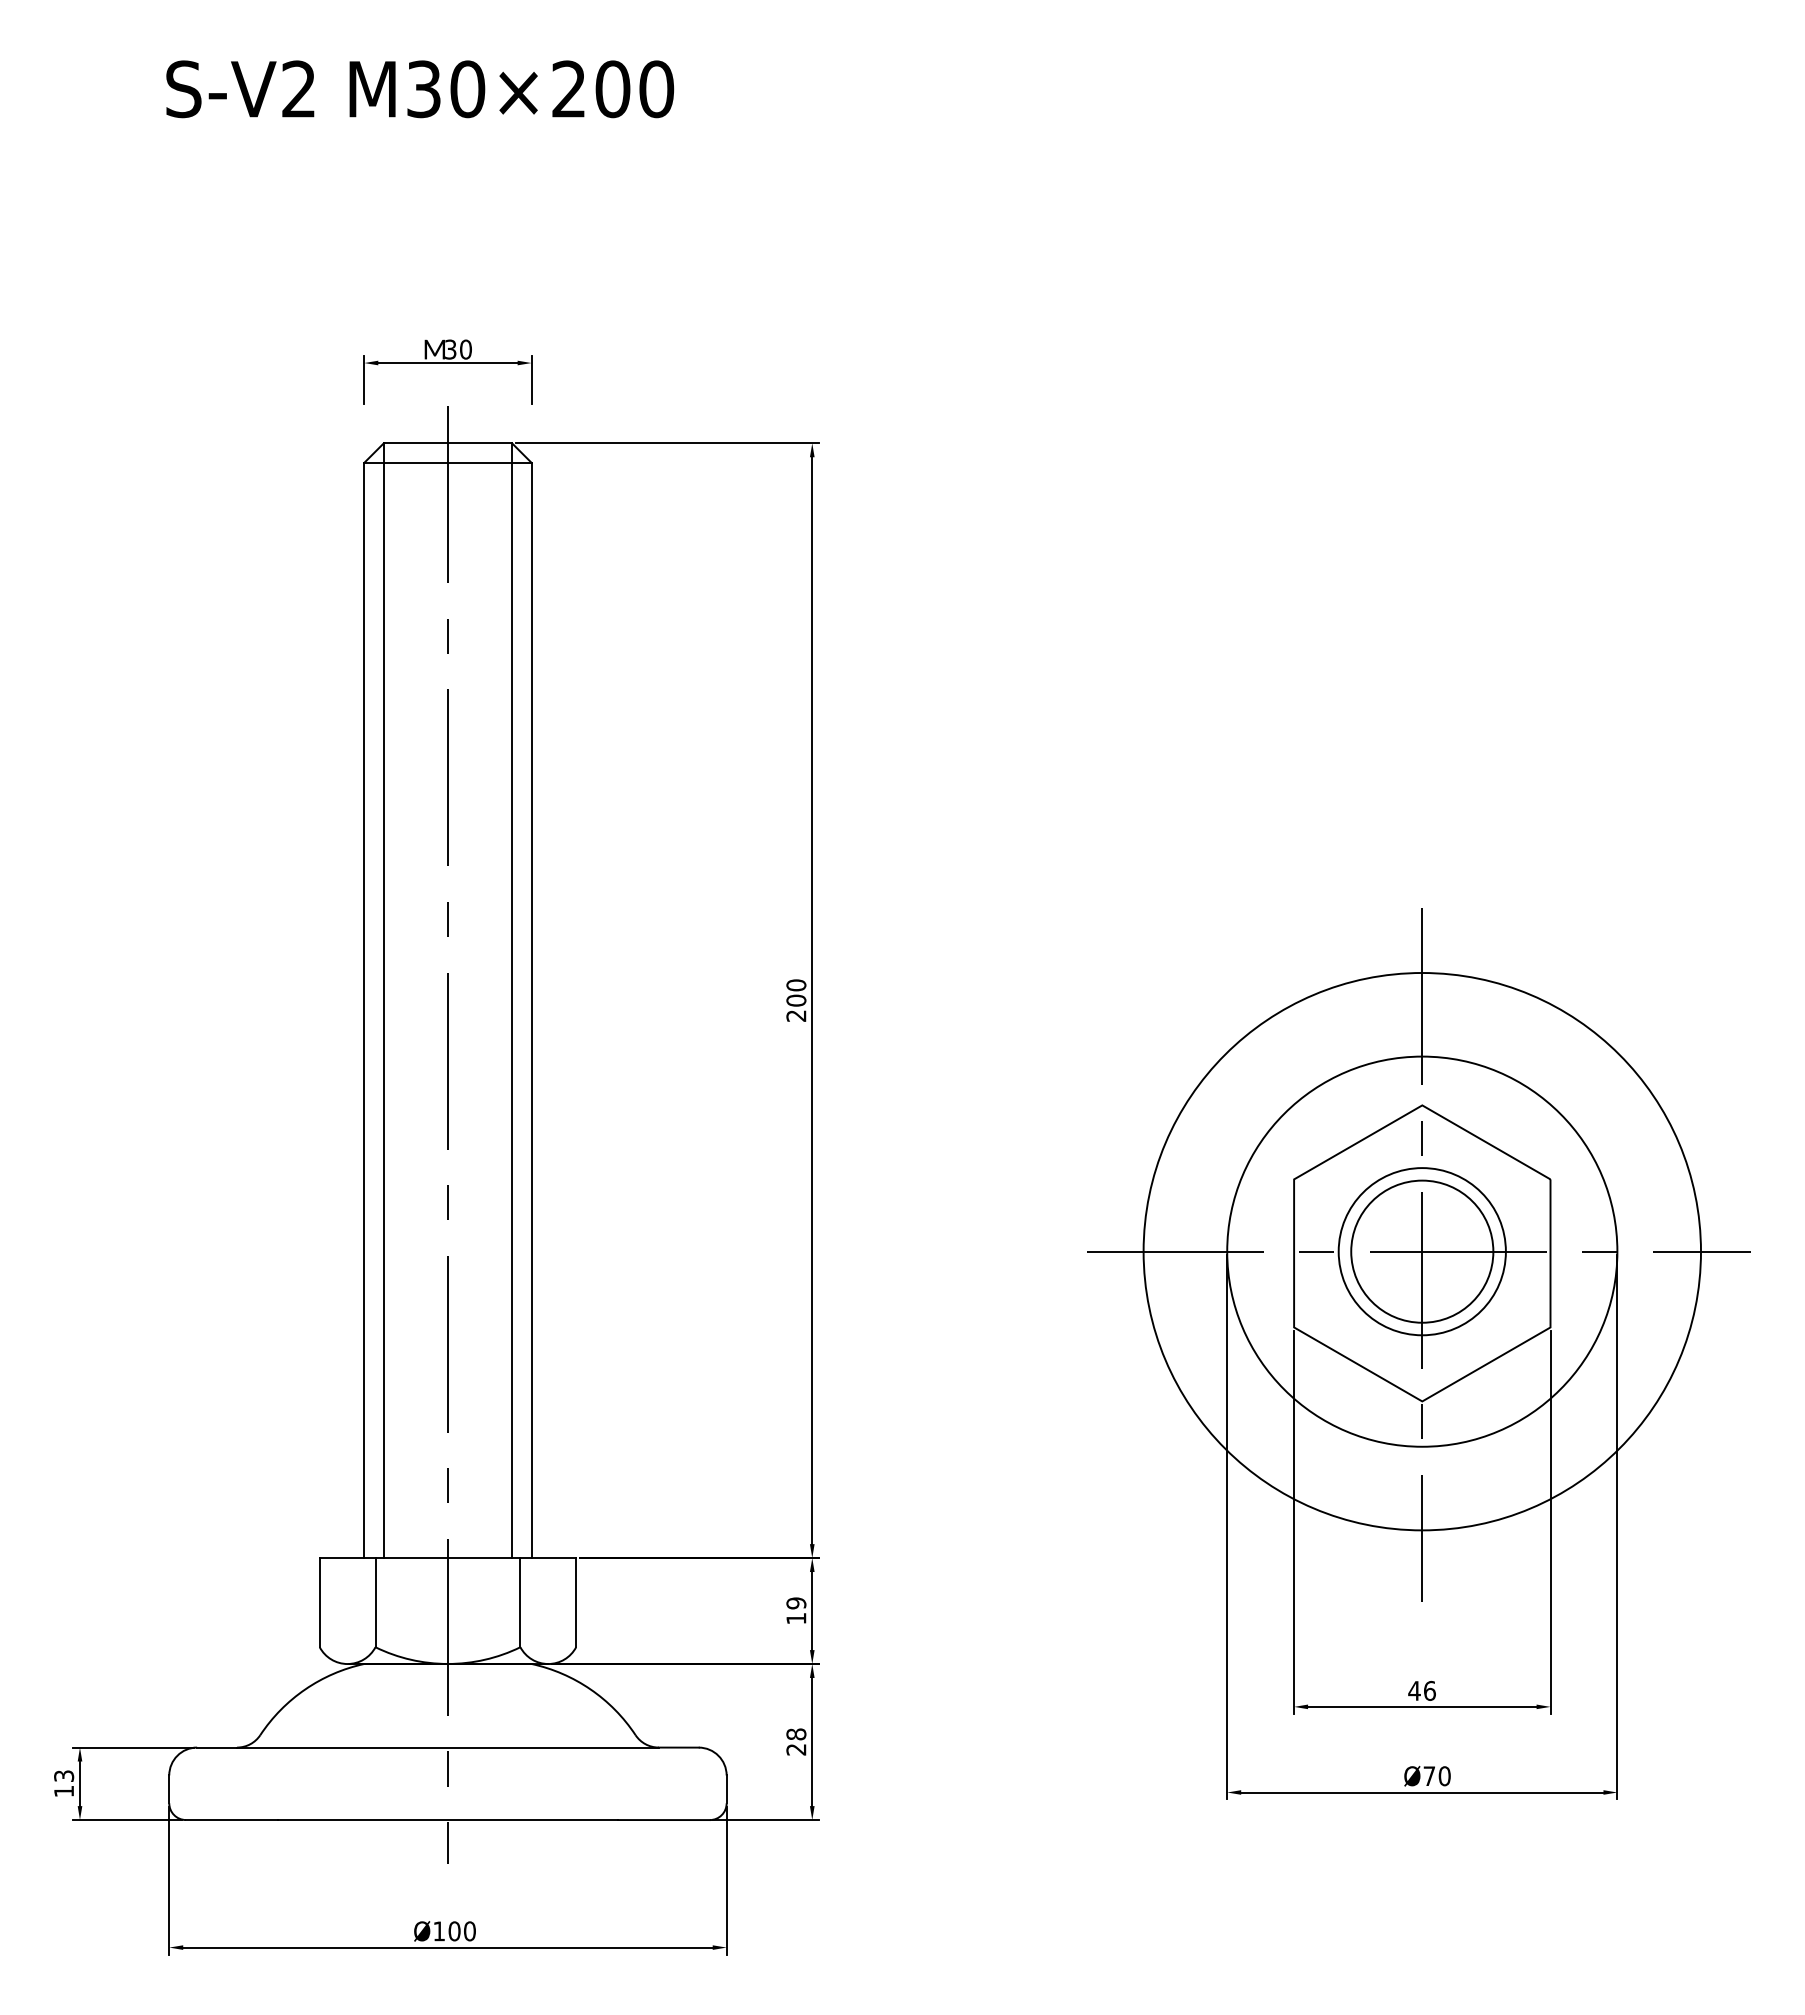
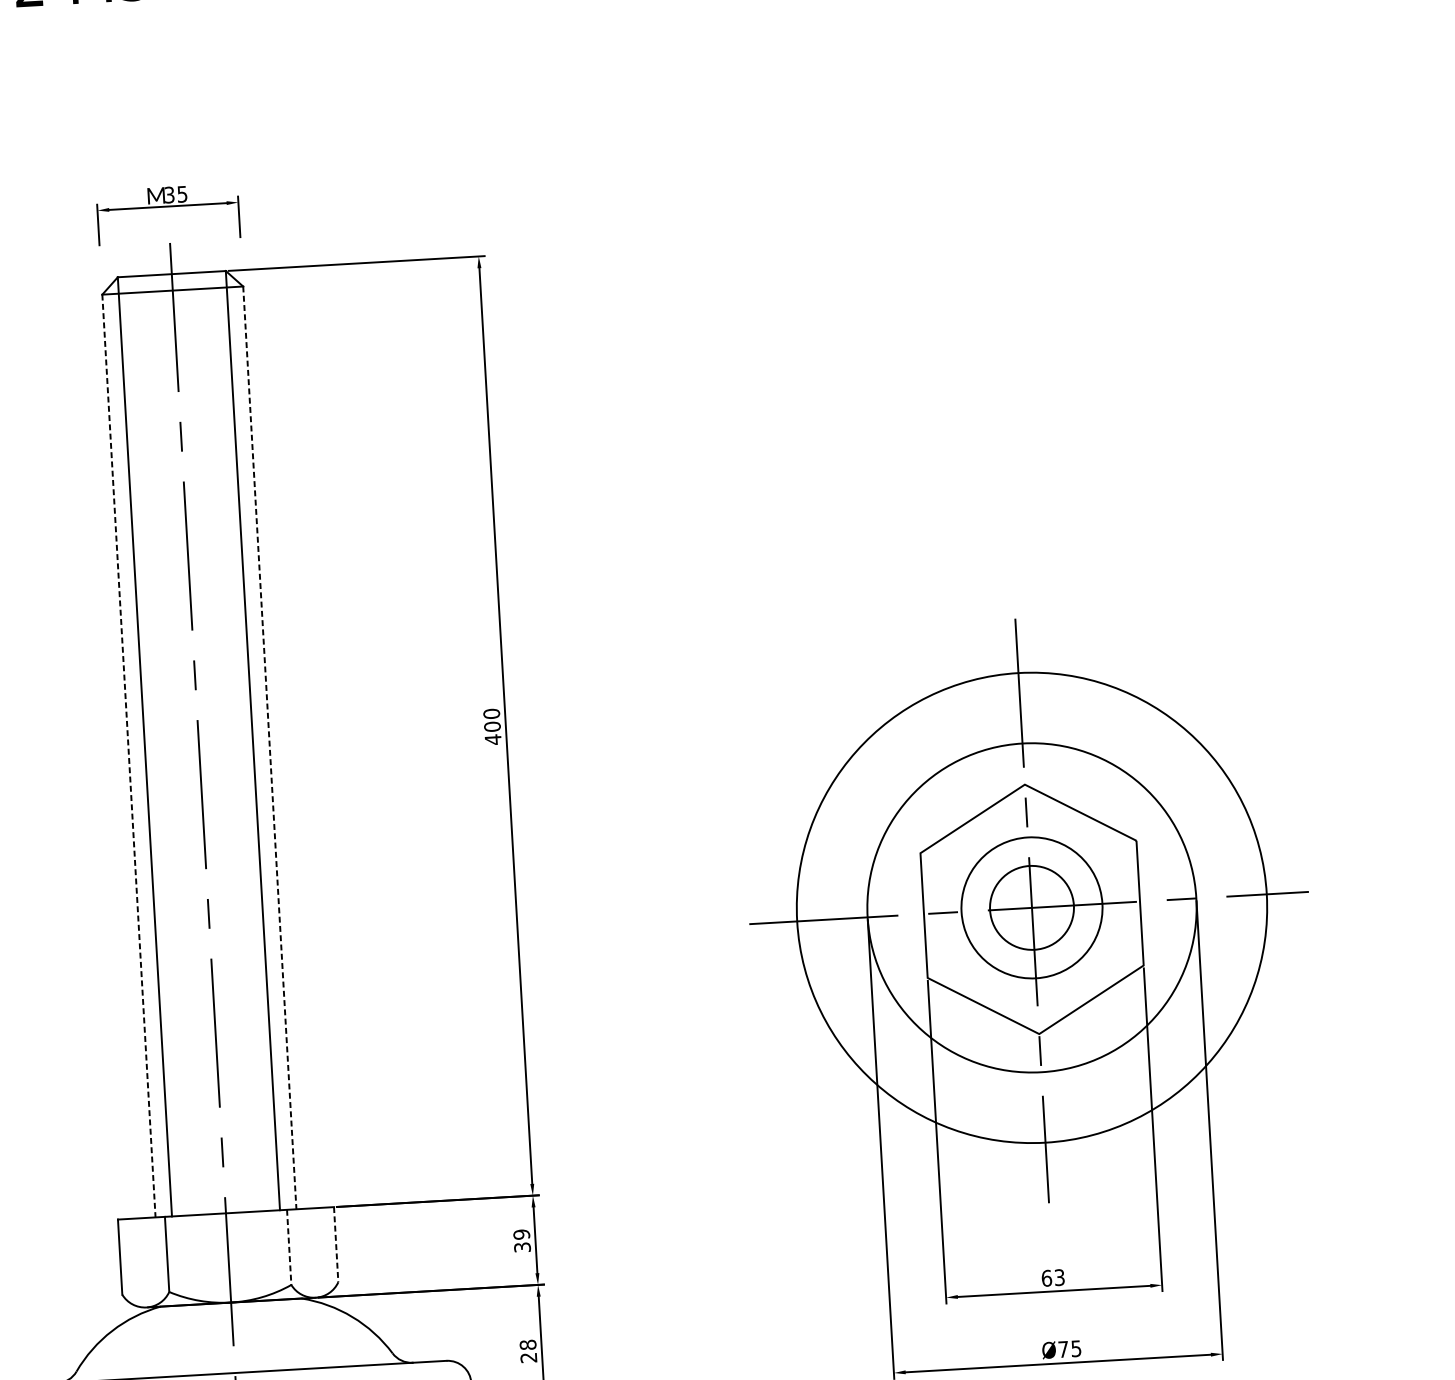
text: (465, 349) -> (182, 194), 30 -> 35
line: (364, 1010) -> (129, 756), solid -> dashed
line: (531, 1010) -> (269, 747), solid -> dashed
text: (796, 1015) -> (493, 739), 200 -> 400
circle: (1422, 1251) -> (1032, 907), size x0.7
line: (520, 1602) -> (289, 1247), solid -> dashed
line: (576, 1602) -> (336, 1244), solid -> dashed
text: (796, 1618) -> (522, 1247), 19 -> 39
text: (1421, 1690) -> (1052, 1277), 46 -> 63
text: (1444, 1776) -> (1076, 1348), Ø70 -> Ø75

